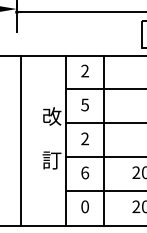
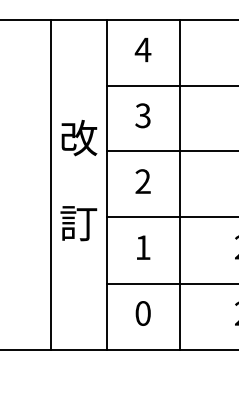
text: (84, 70) -> (141, 48), 2 -> 4
text: (84, 104) -> (141, 114), 5 -> 3
line: (20, 140) -> (50, 184), moved
text: (85, 172) -> (143, 246), 6 -> 1

